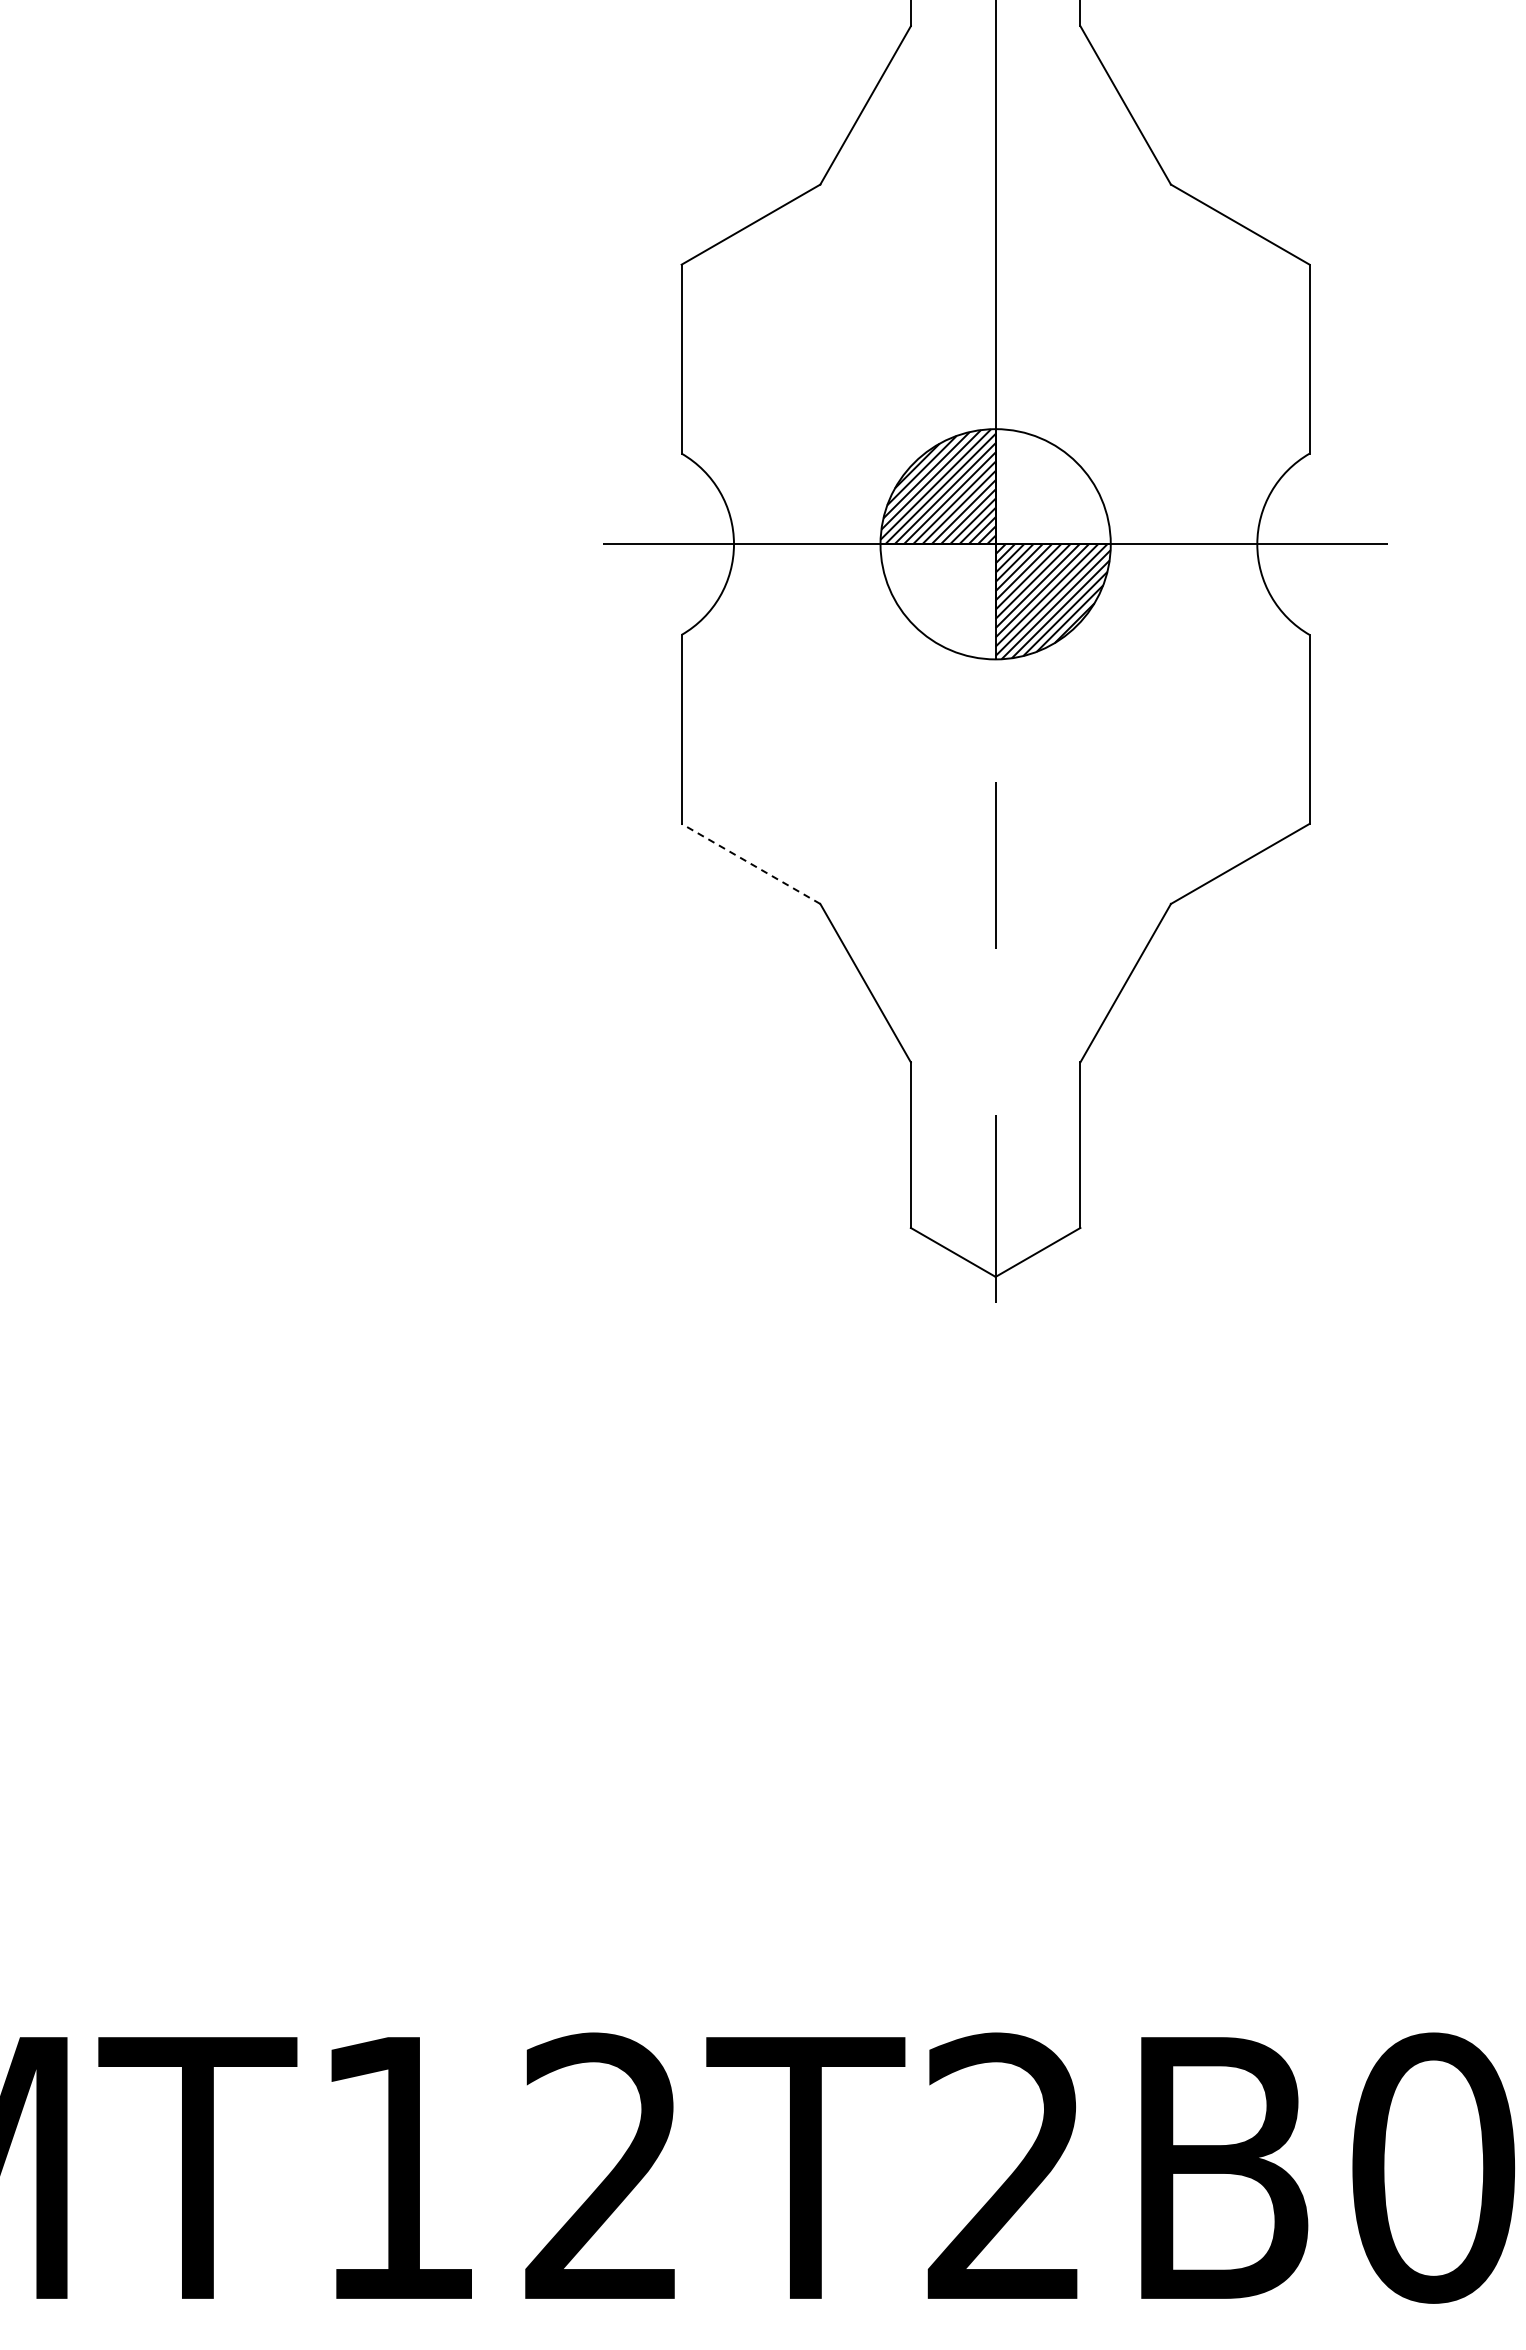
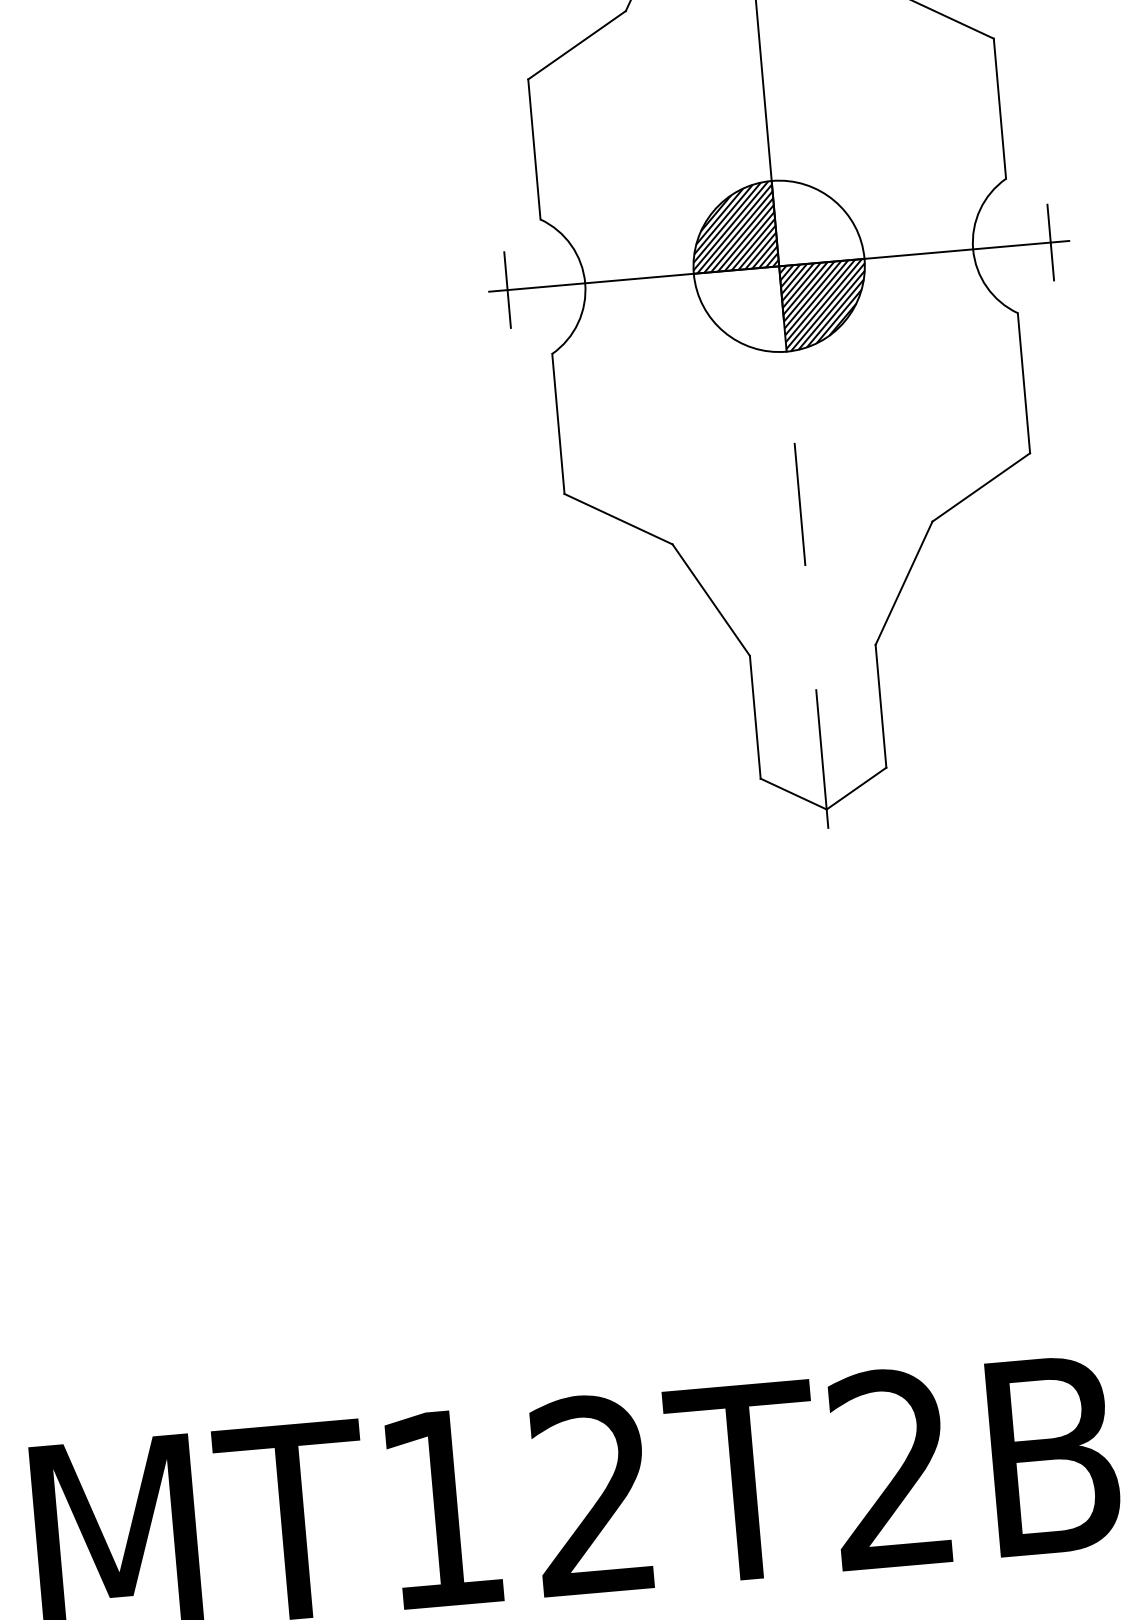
line: (629, 543) -> (507, 289), added
line: (1361, 543) -> (1050, 242), added
line: (750, 863) -> (618, 518), dashed -> solid

